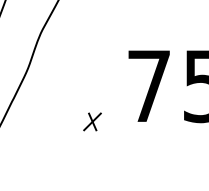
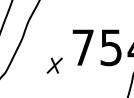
part: (92, 121) -> (54, 65), size x1.67

